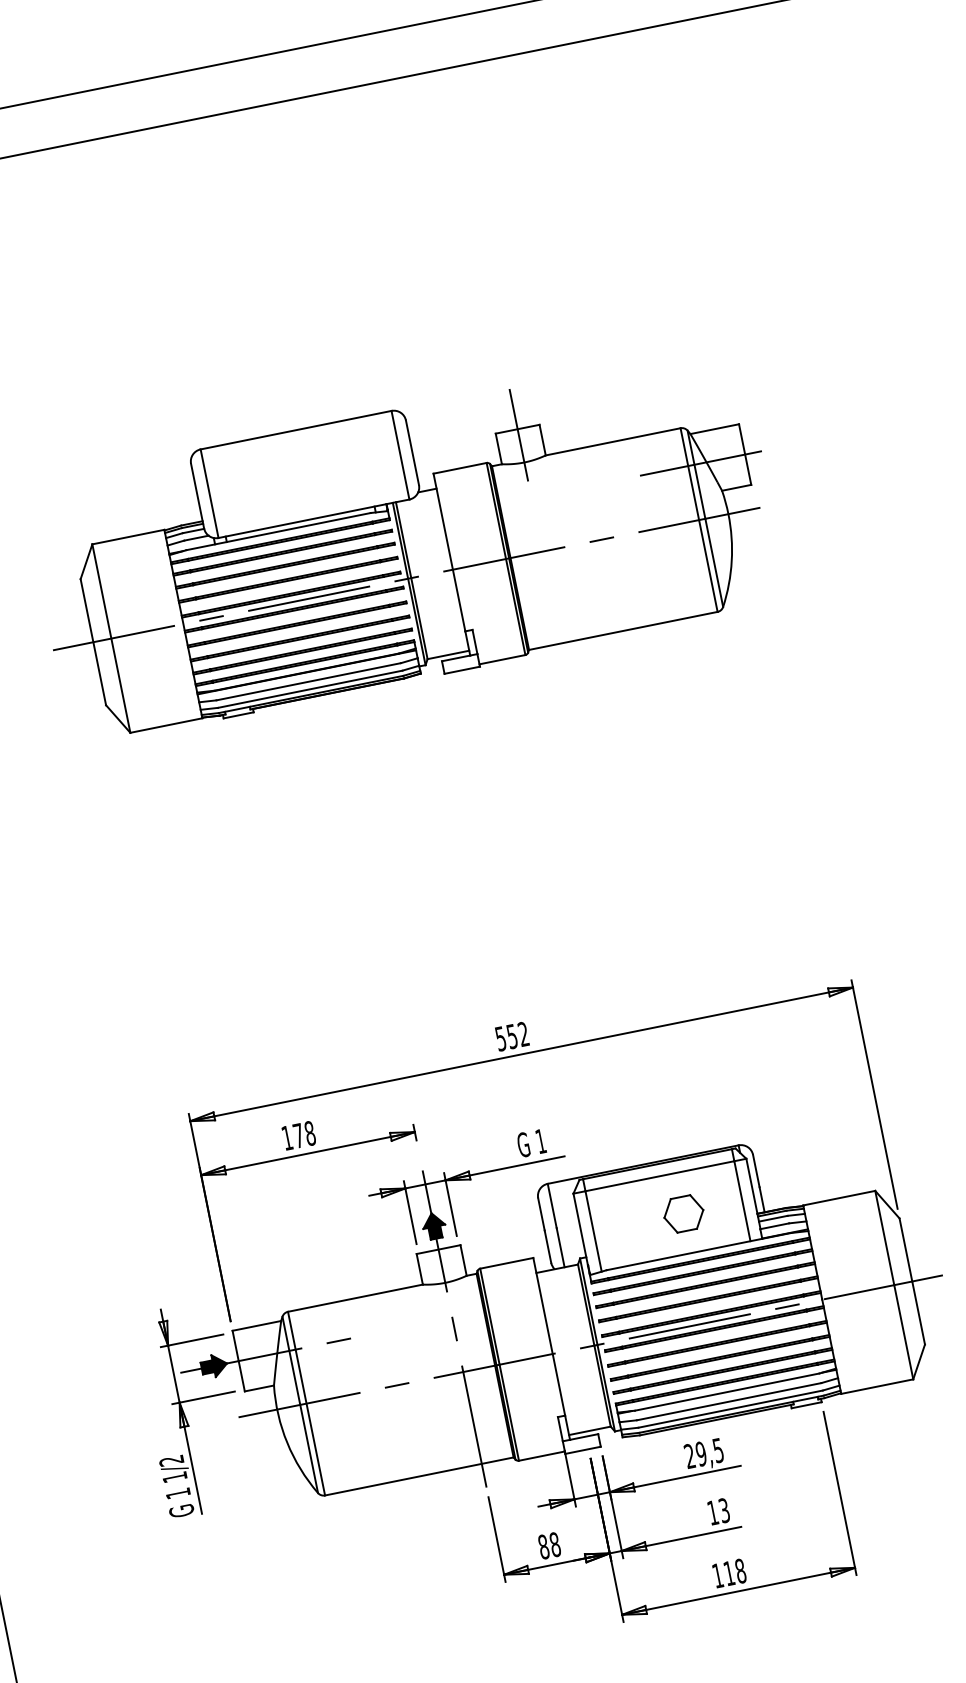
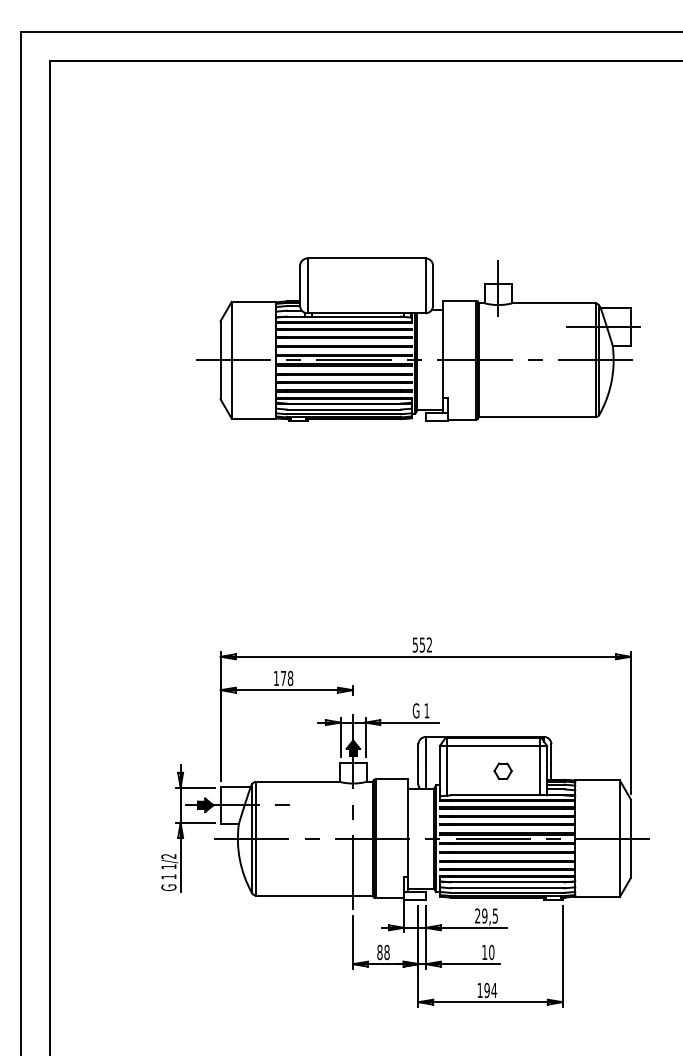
part: (682, 1213) -> (502, 770), size x0.71
text: (723, 1510) -> (491, 952), 13 -> 10
text: (734, 1572) -> (490, 990), 118 -> 194

